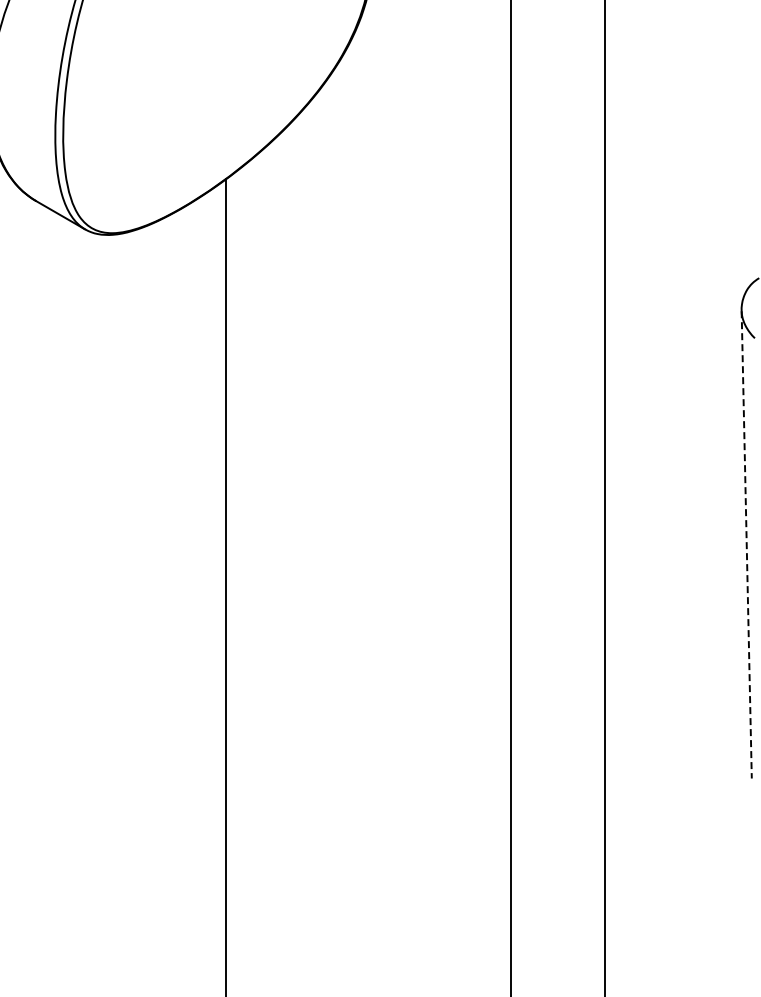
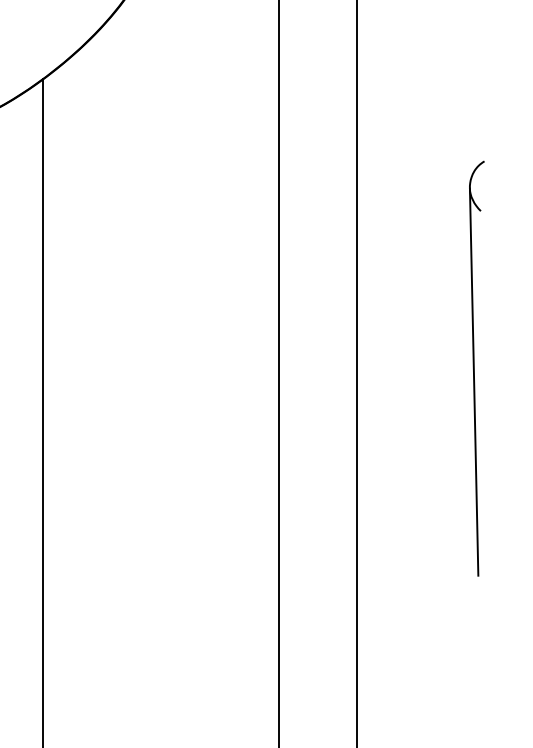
line: (746, 544) -> (473, 381), dashed -> solid

